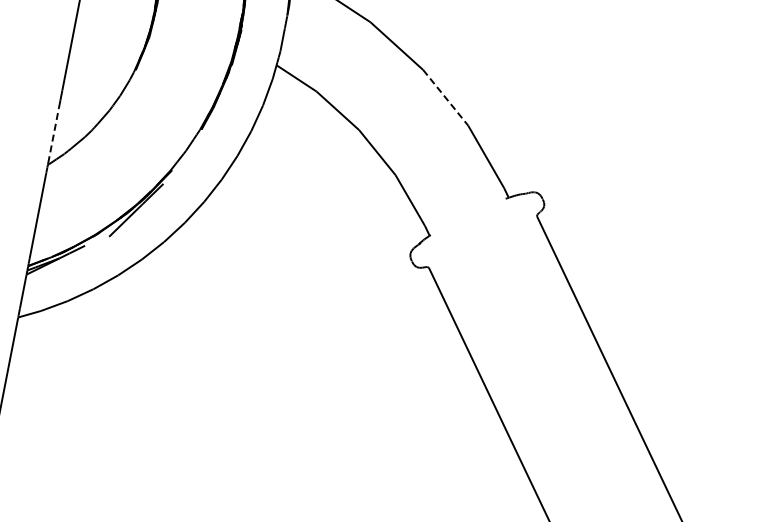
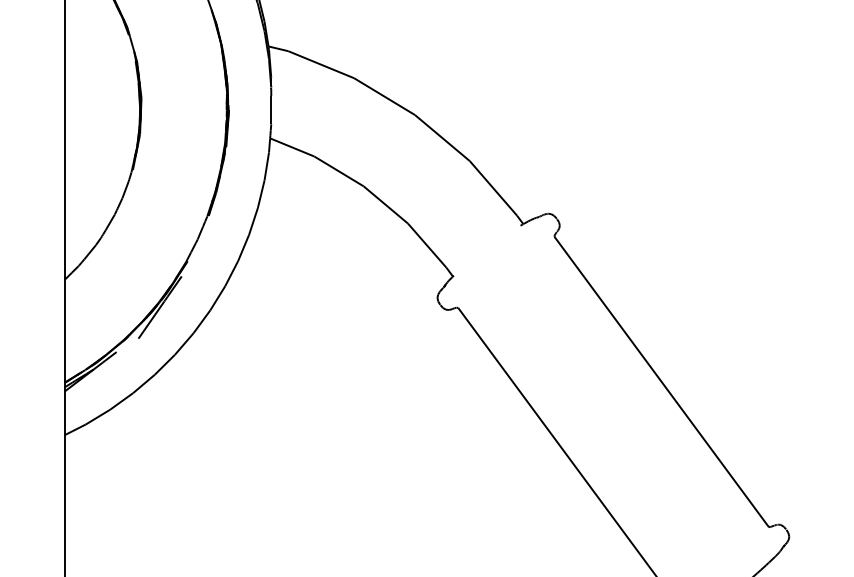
line: (445, 98) -> (442, 138), dashed -> solid
line: (53, 135) -> (64, 249), dashed -> solid

